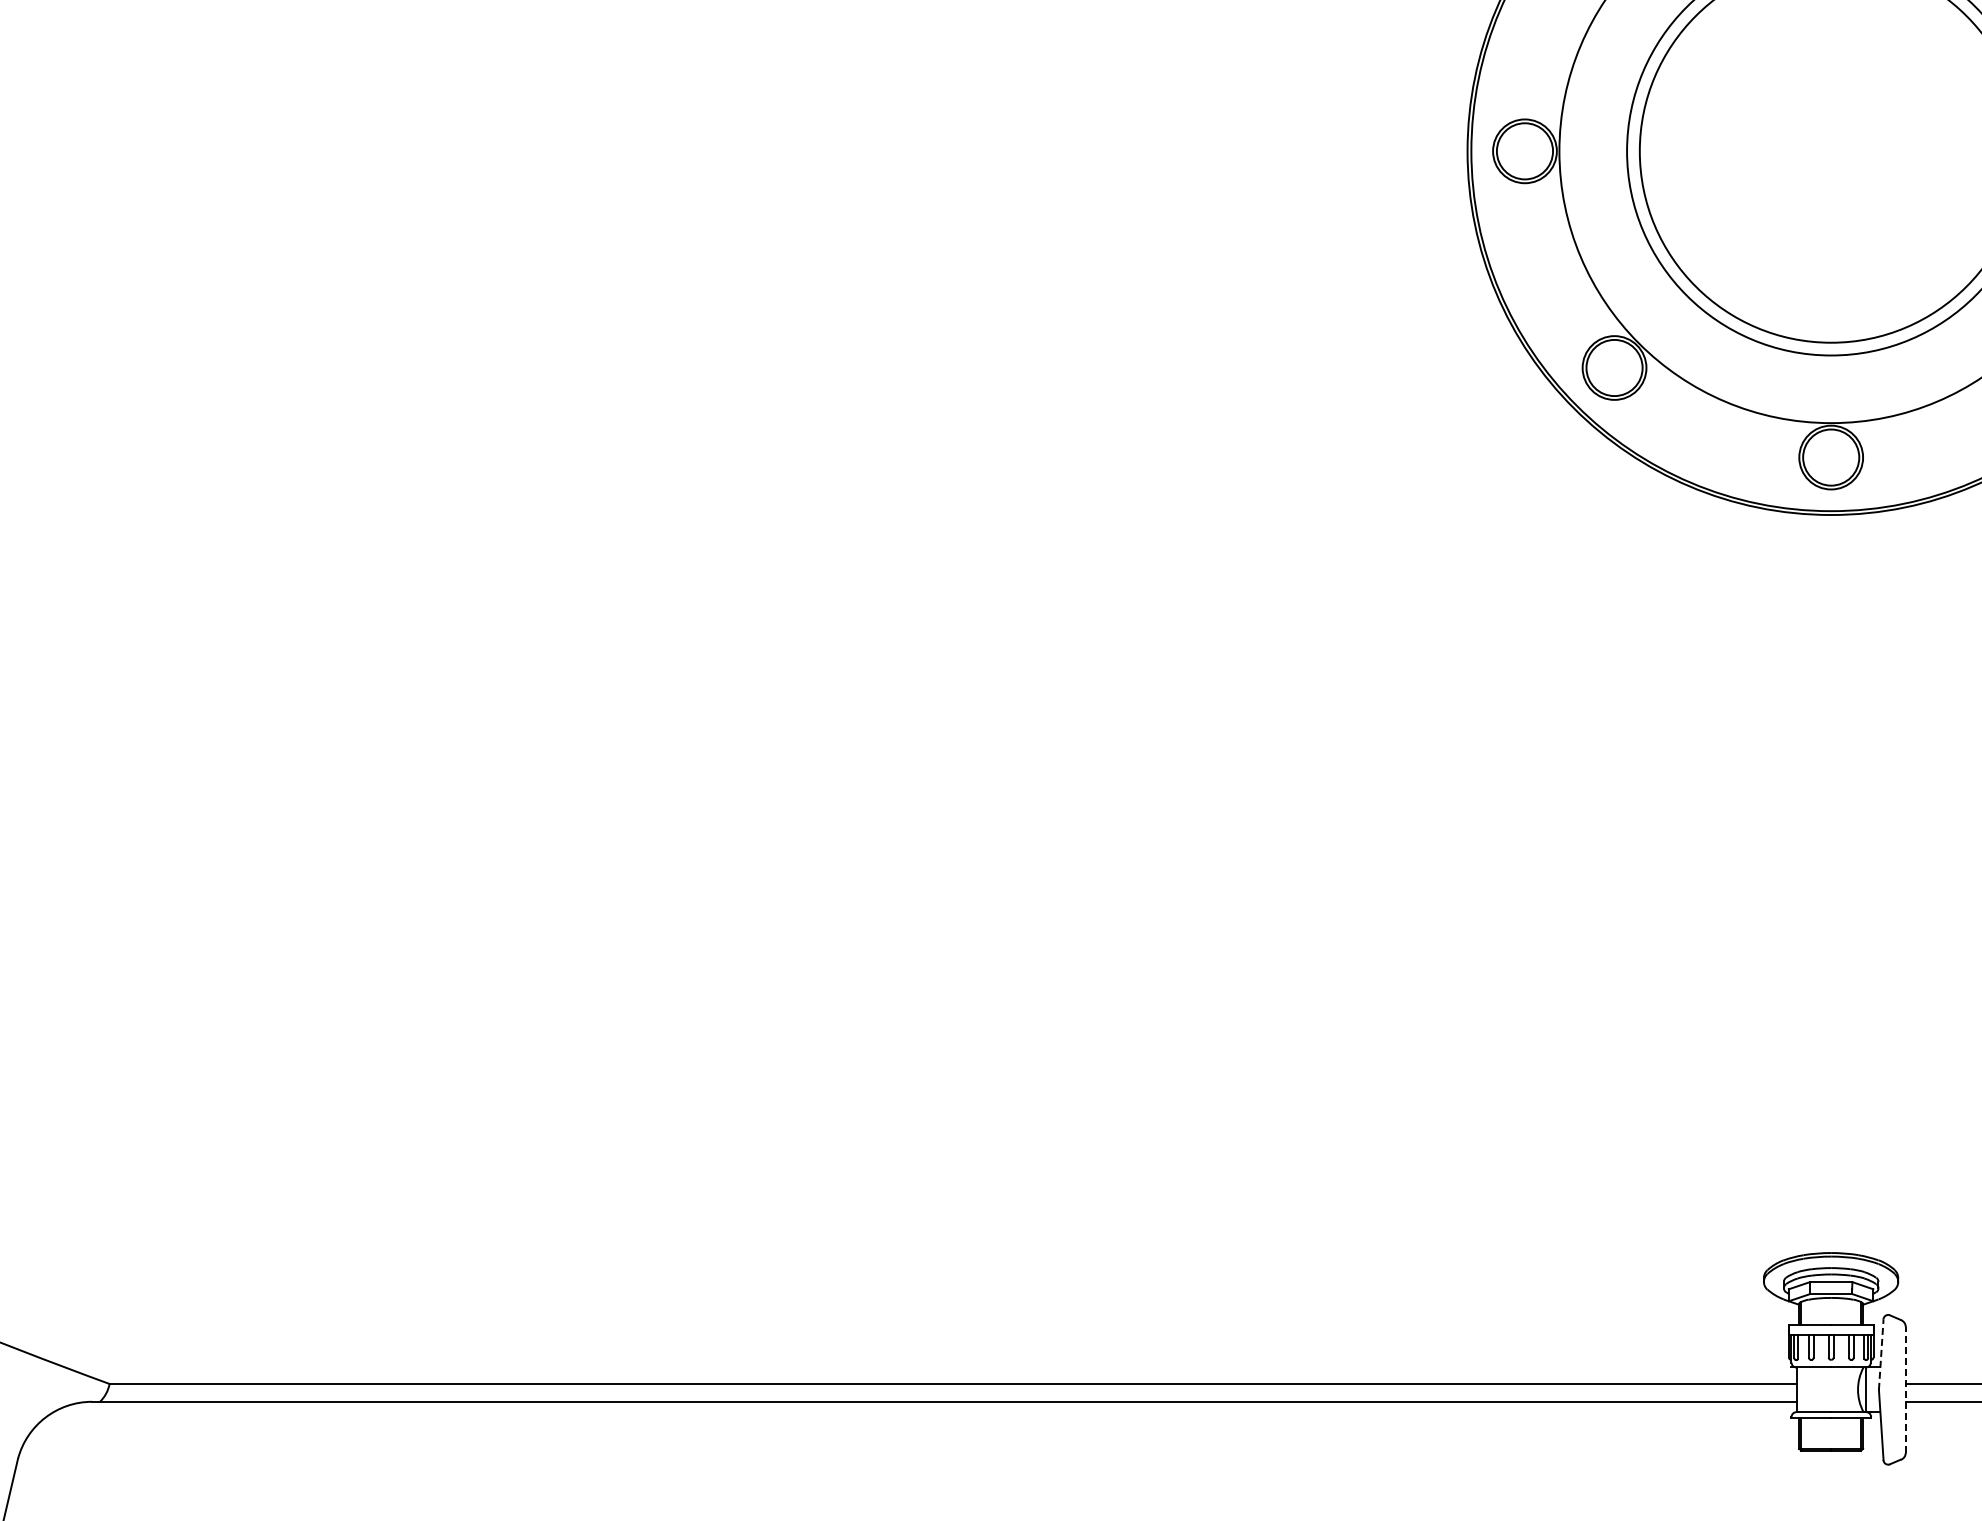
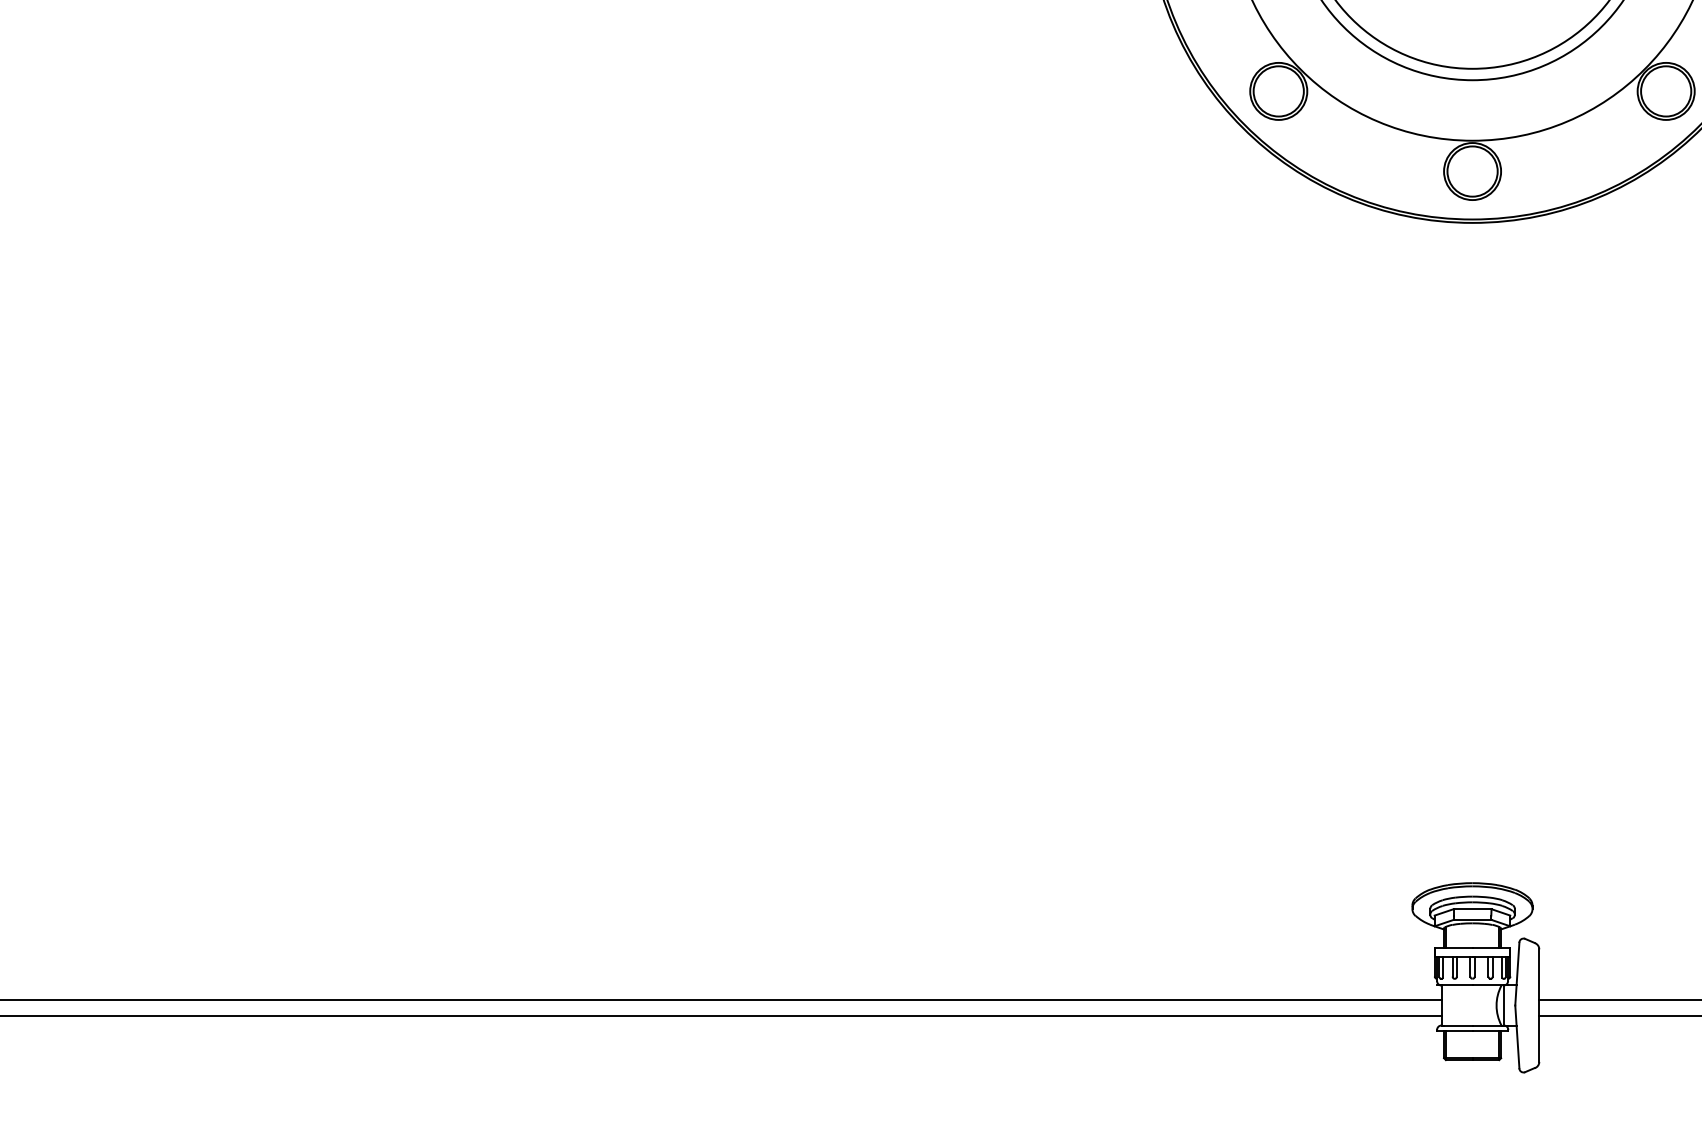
line: (1881, 1354) -> (1517, 973), dashed -> solid
line: (1905, 1389) -> (1539, 1005), dashed -> solid

